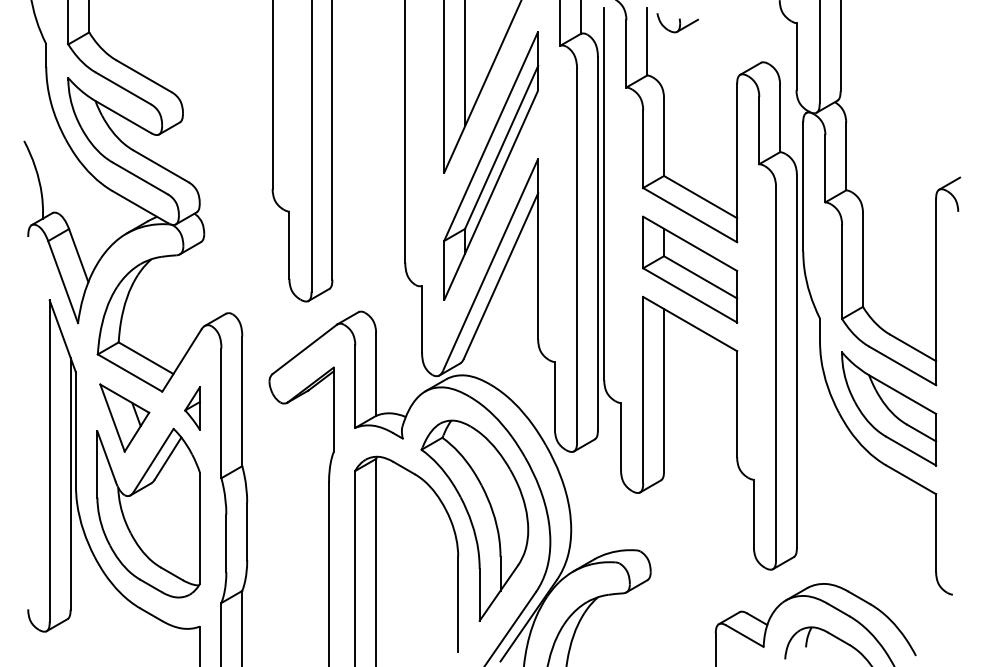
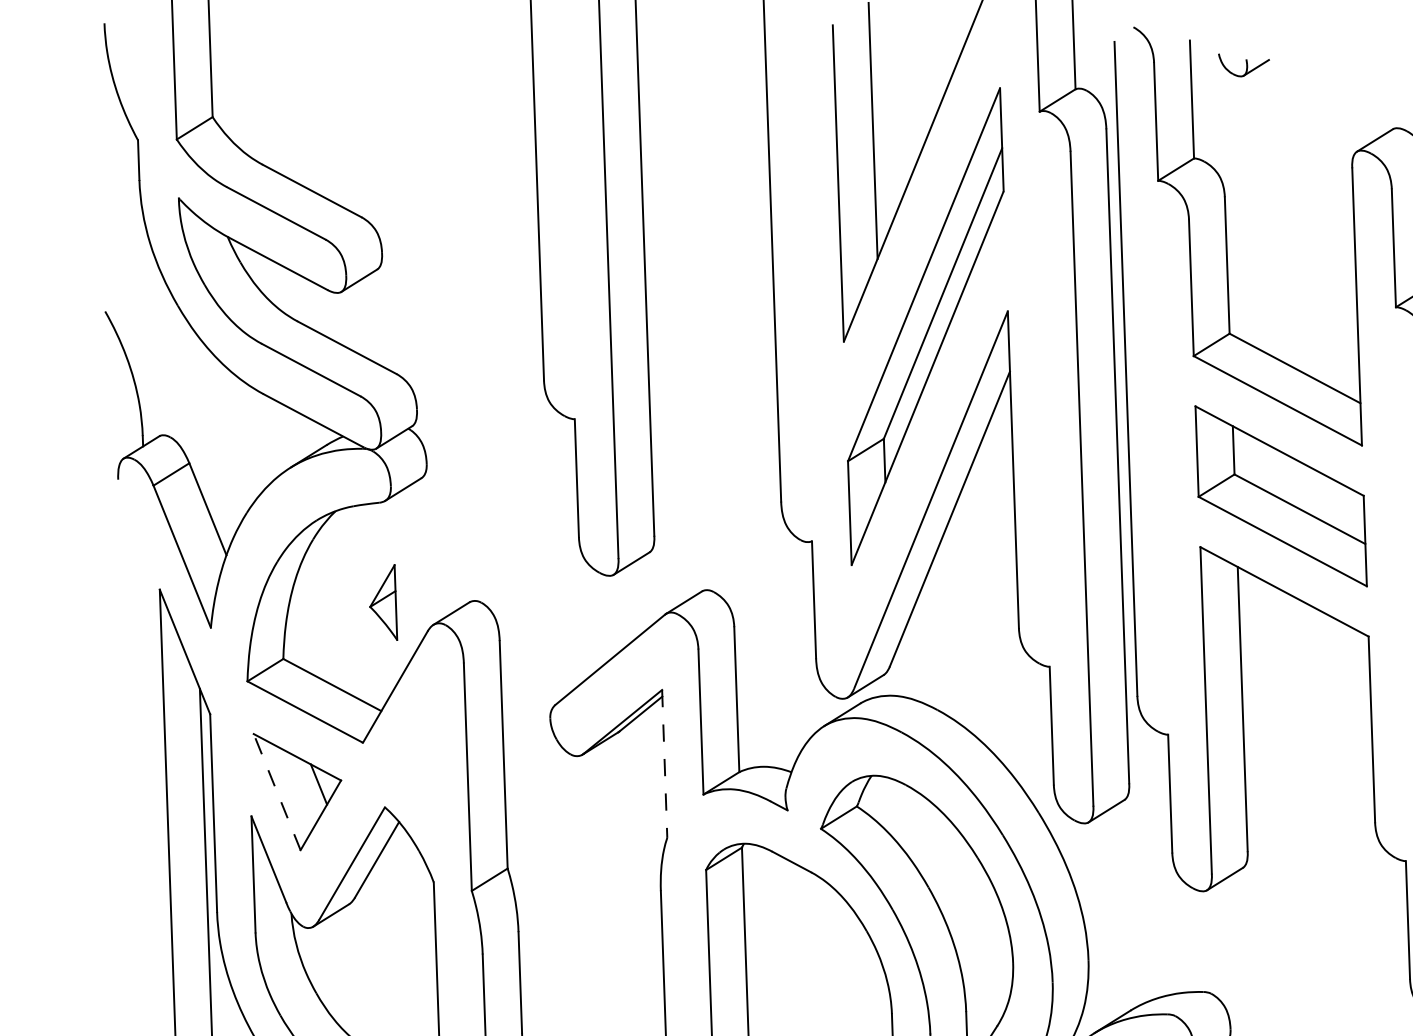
part: (677, 23) -> (1243, 65), size x0.7
part: (192, 408) -> (382, 603), moved
line: (333, 410) -> (664, 765), solid -> dashed
line: (112, 418) -> (277, 792), solid -> dashed

